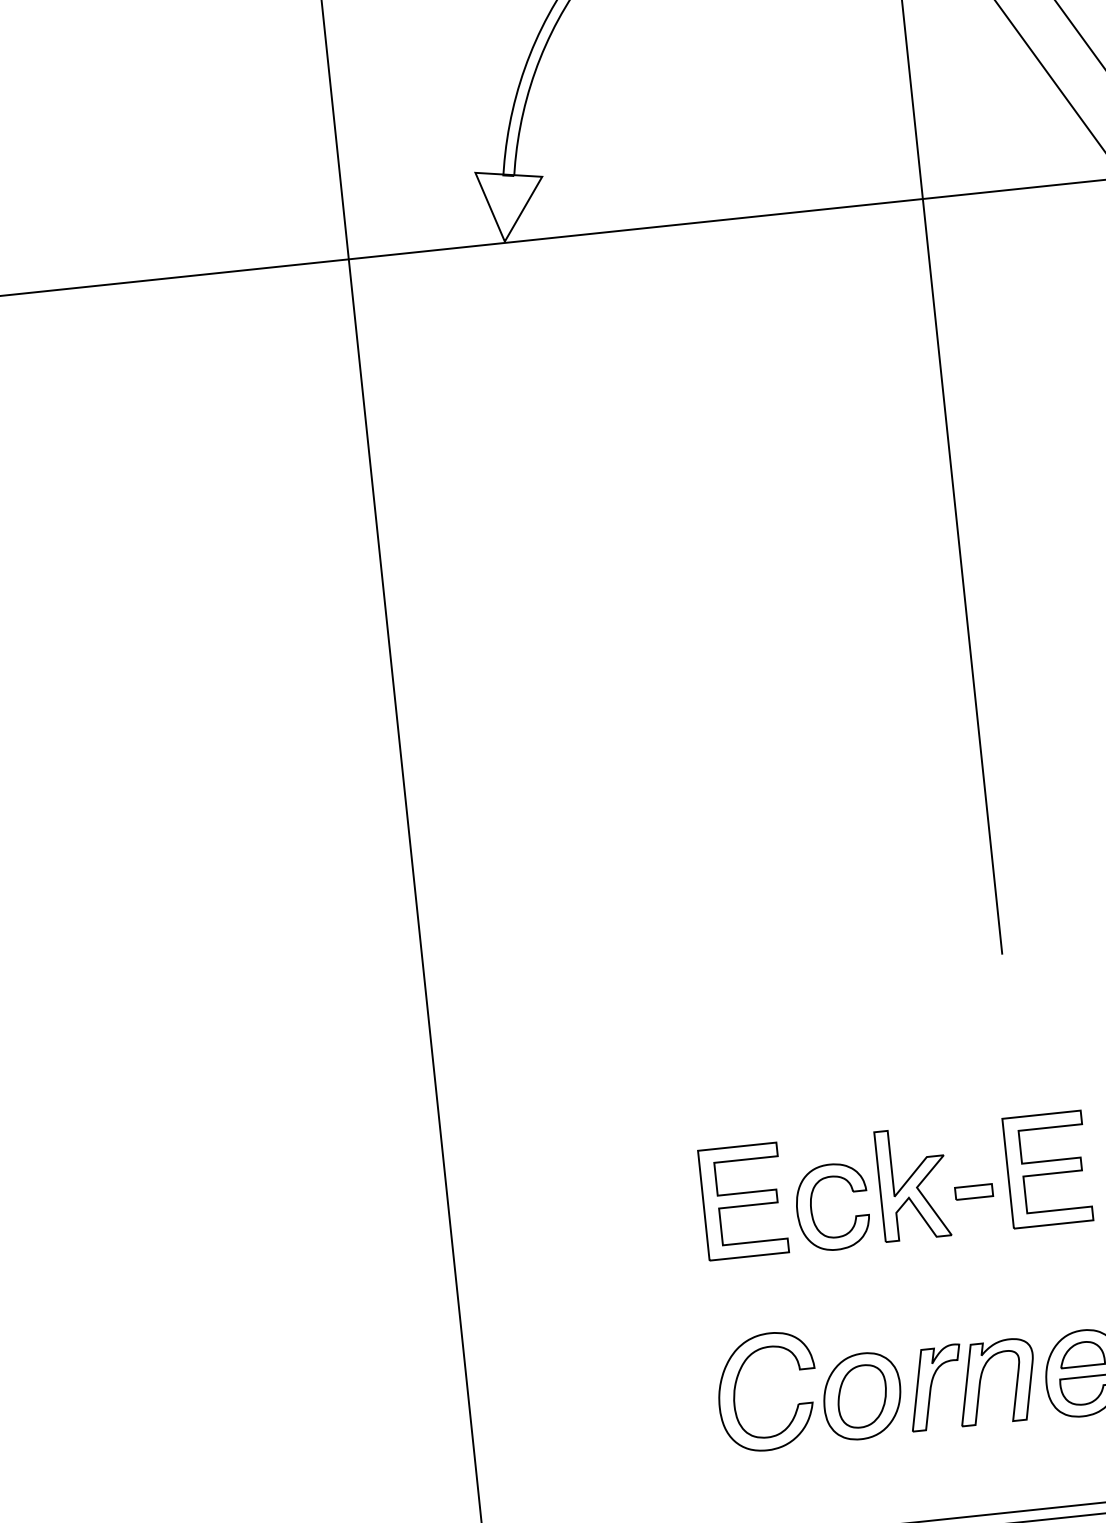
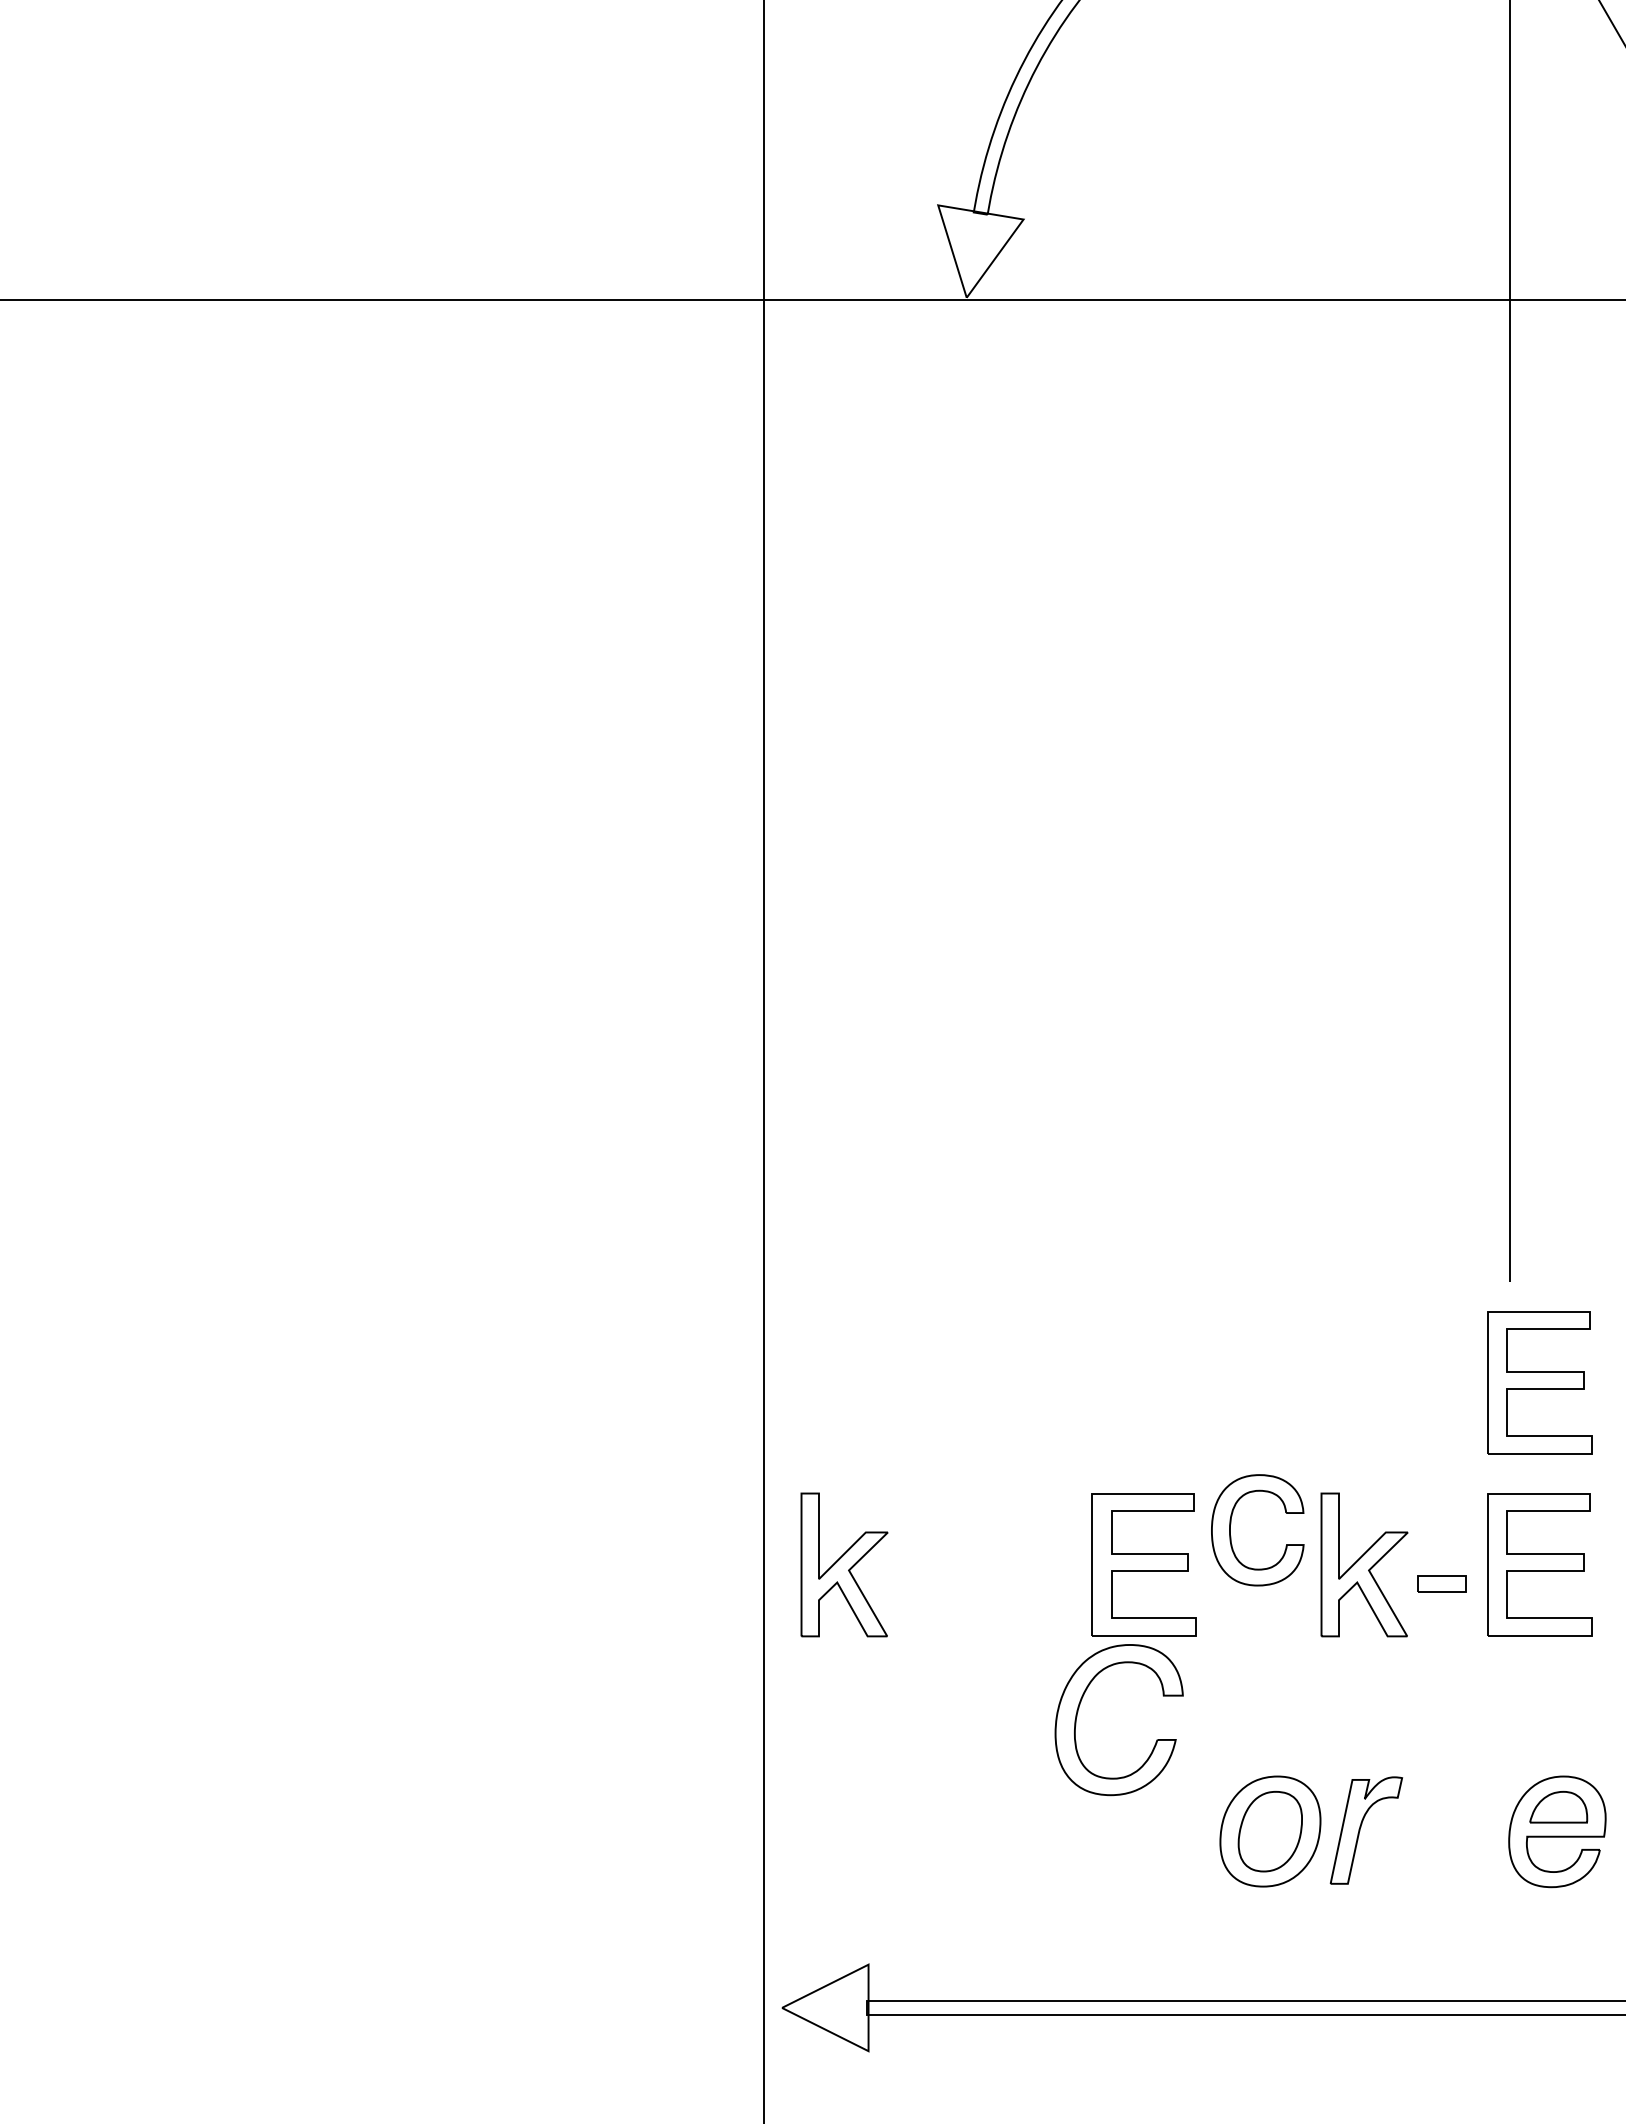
part: (1032, 1029) -> (1539, 1382), added
part: (811, 1204) -> (1231, 1524), moved
part: (513, 1225) -> (844, 1564), added
part: (981, 1378) -> (1426, 1824), removed
part: (735, 1389) -> (1078, 1712), moved

